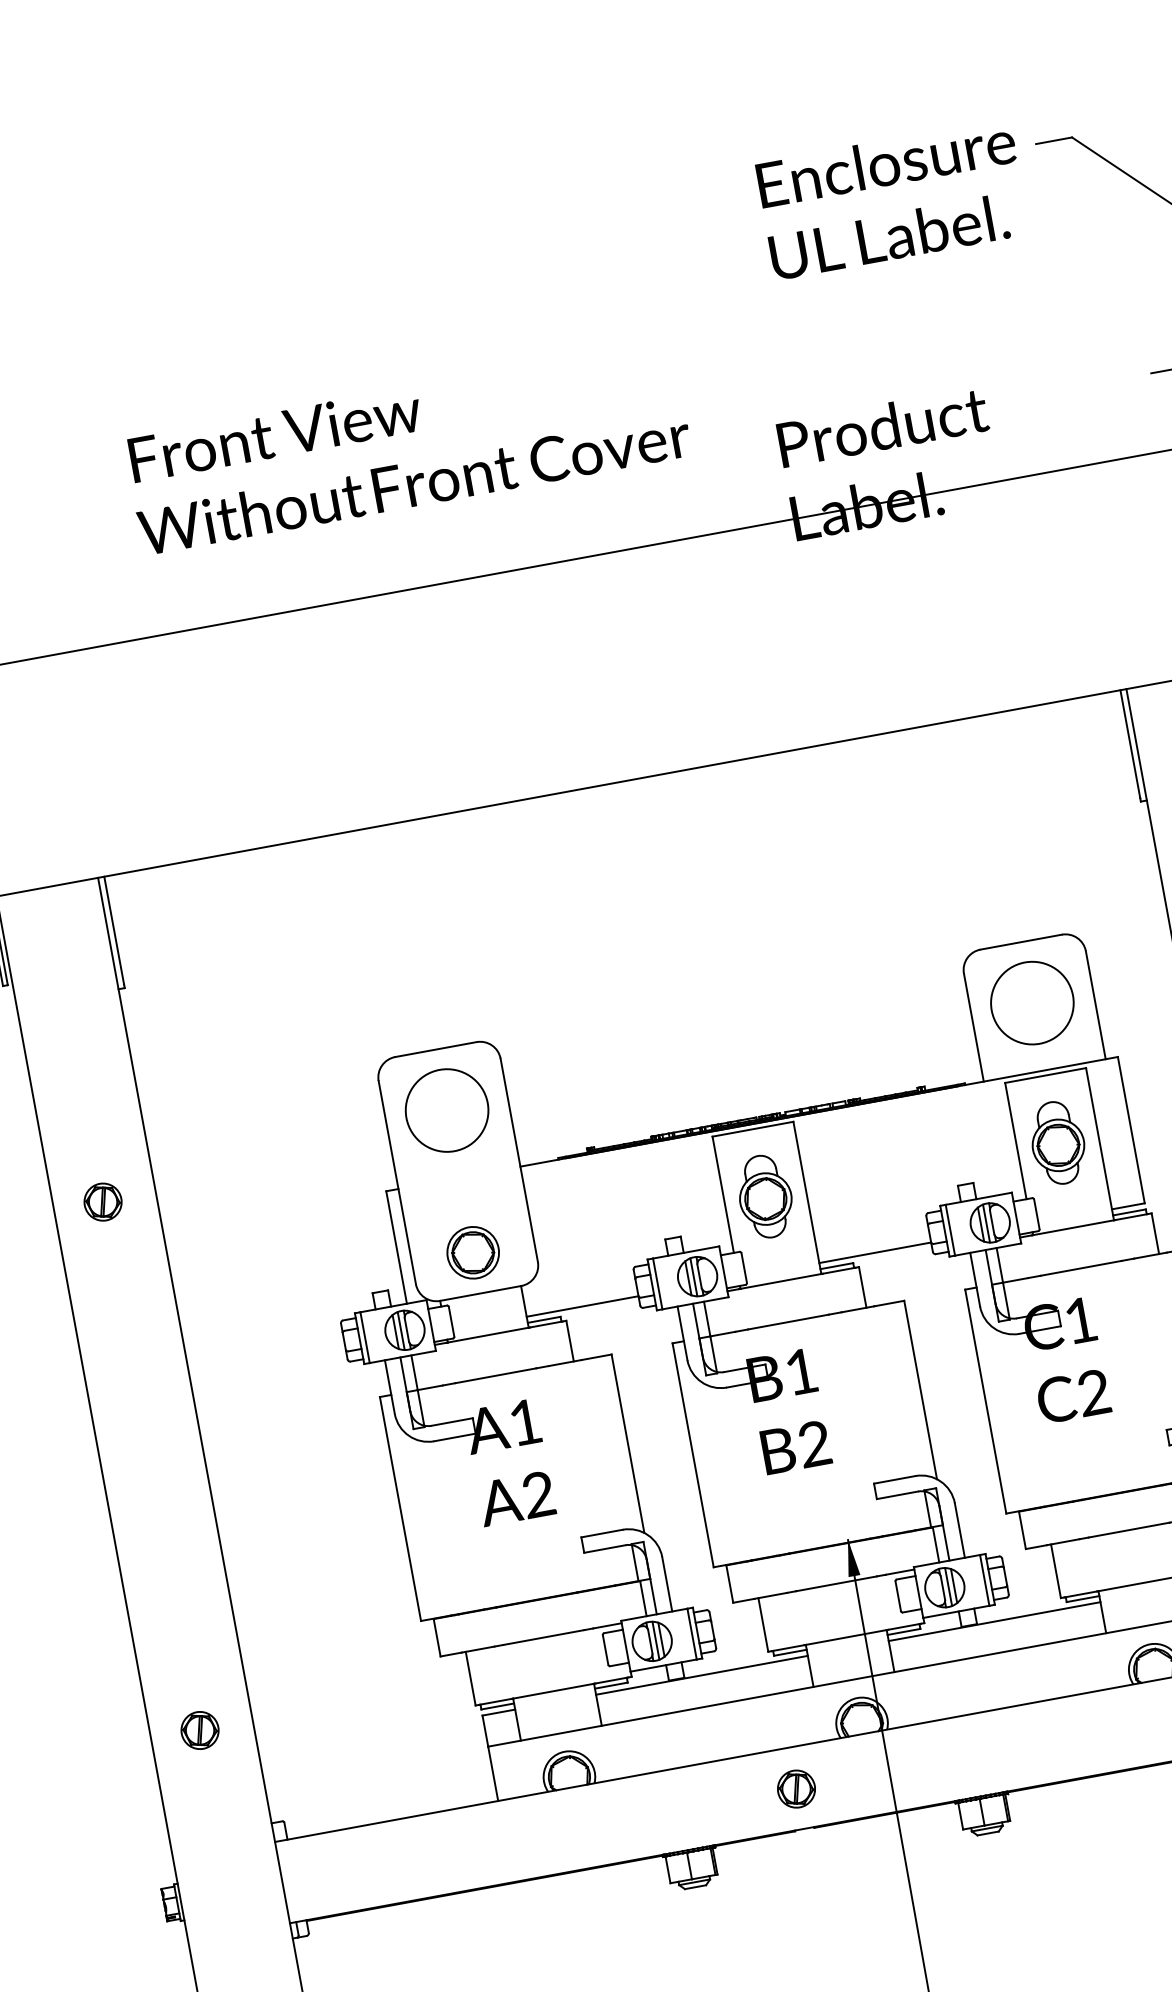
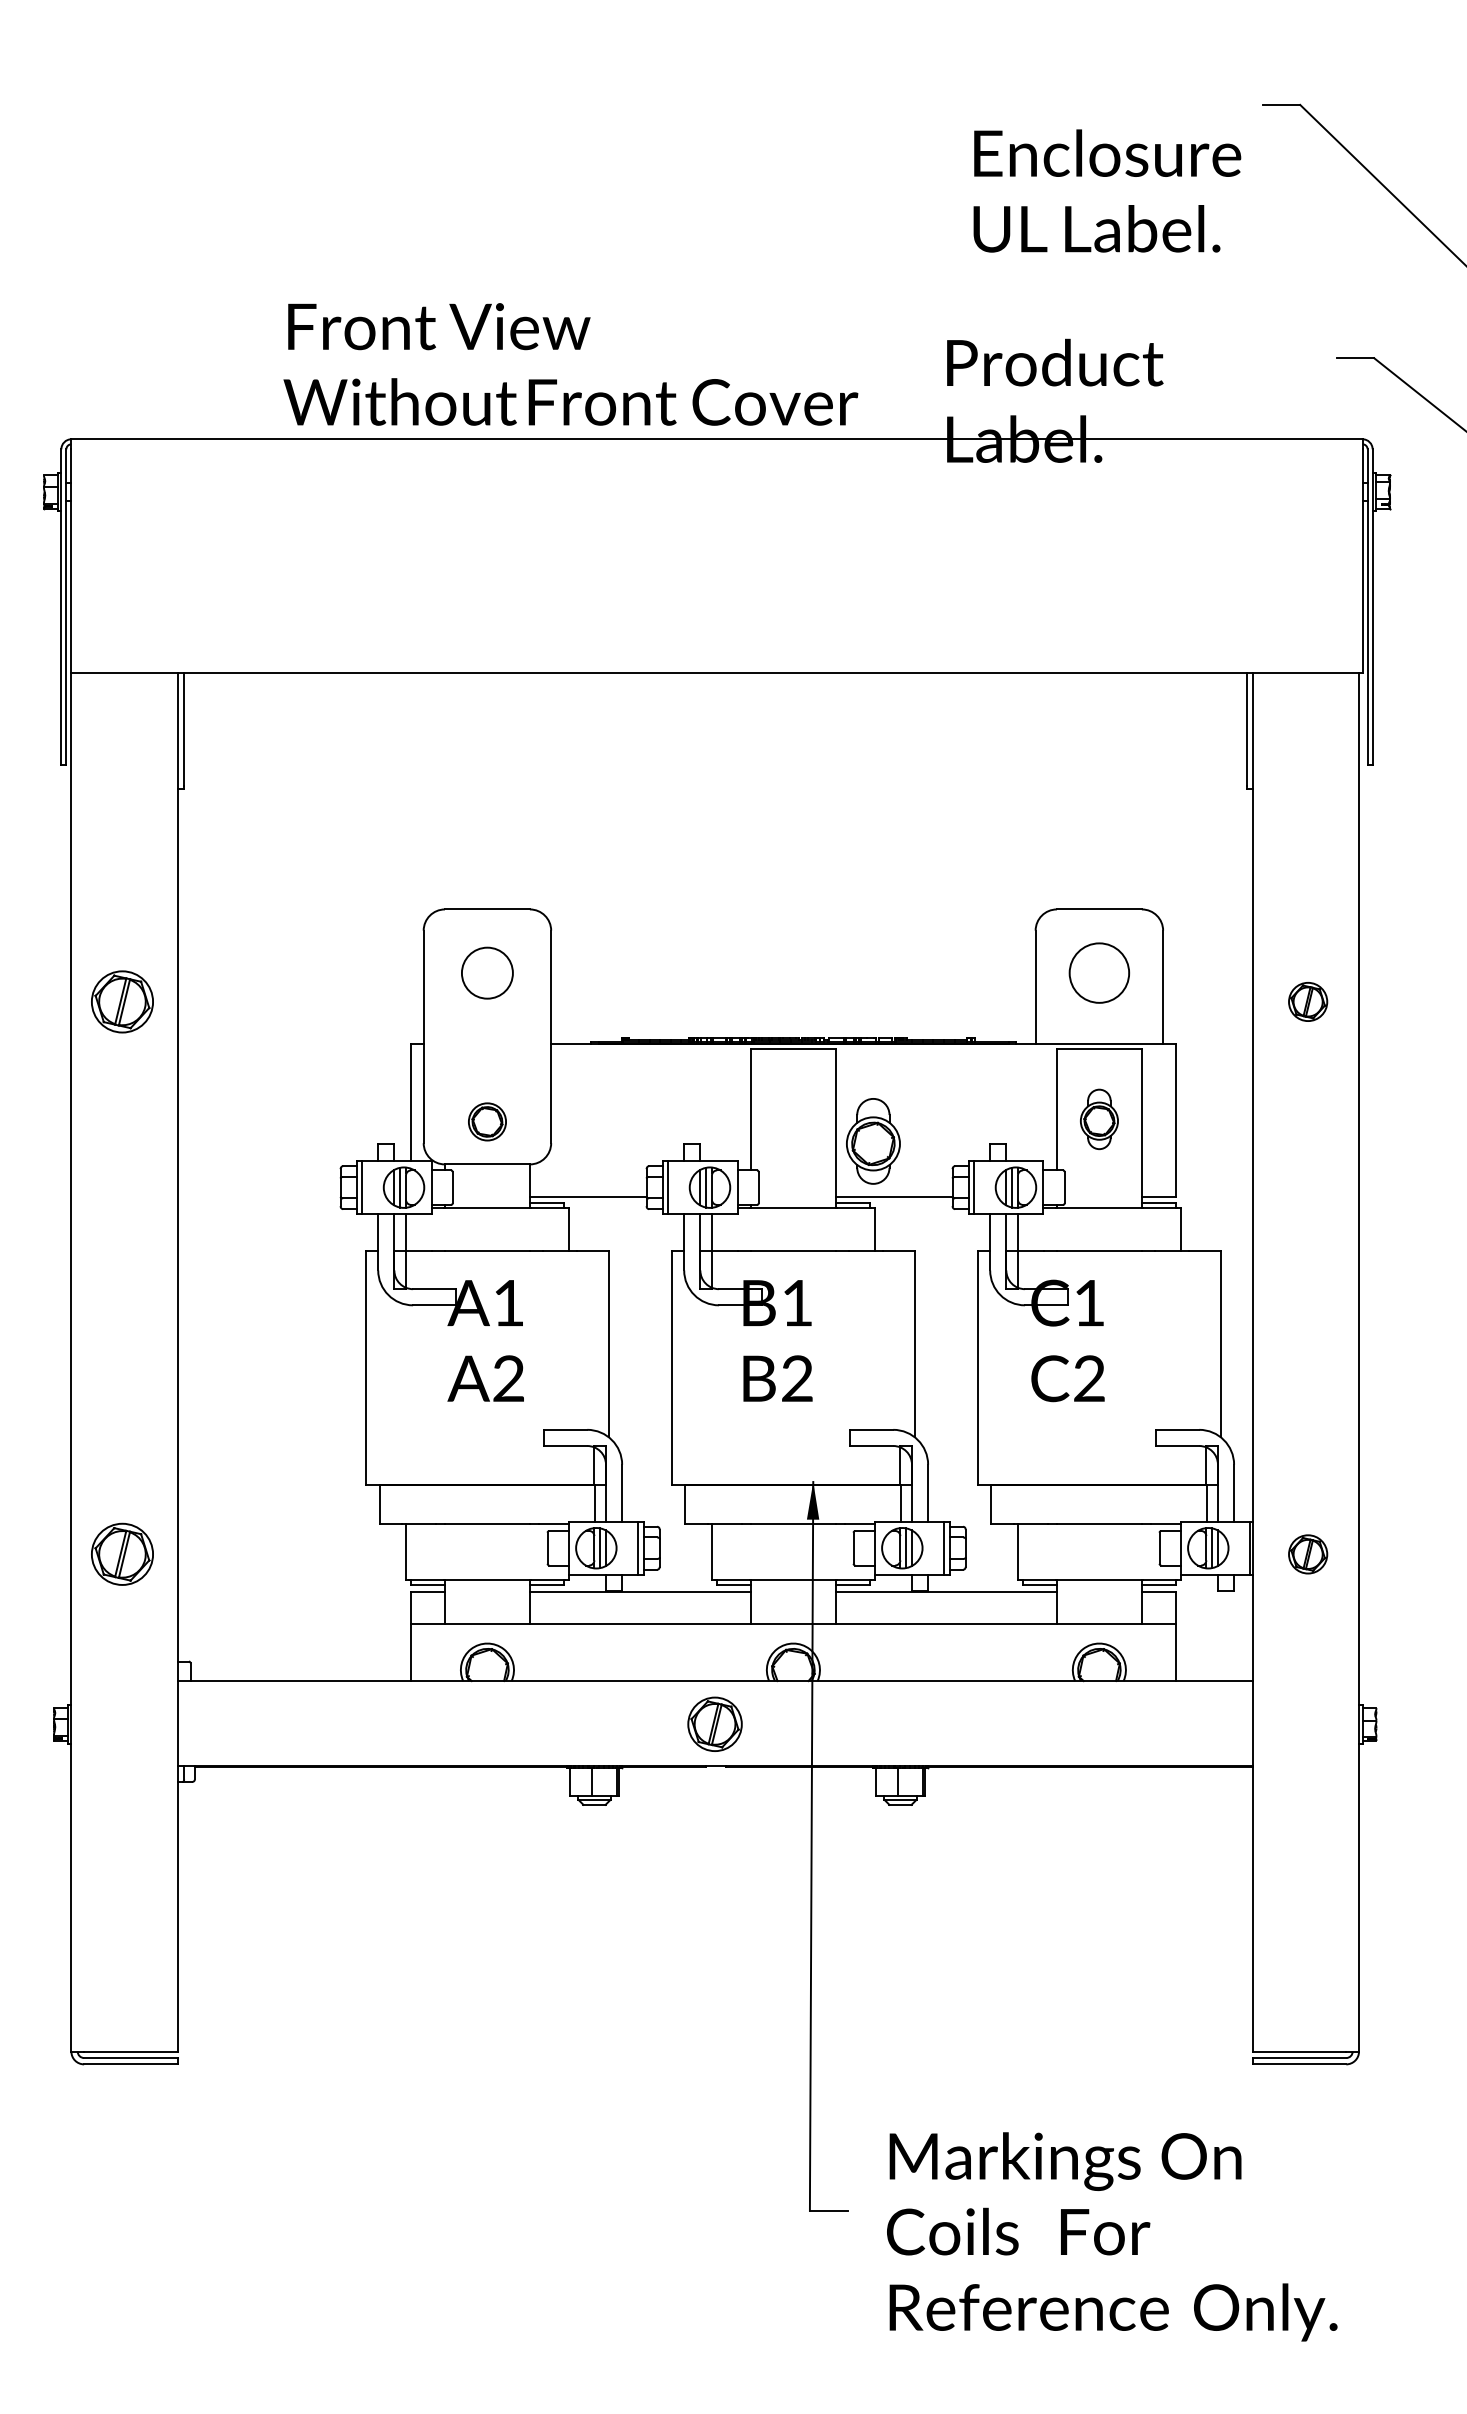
text: (892, 198) -> (1107, 190), moved
text: (407, 447) -> (570, 364), moved
circle: (1032, 1002) -> (1099, 972), size x0.7
circle: (446, 1110) -> (486, 972), size x0.6
part: (1058, 1143) -> (1099, 1119), size x0.7
part: (765, 1196) -> (873, 1141), moved
part: (103, 1201) -> (122, 1001), size x1.6
part: (473, 1252) -> (487, 1121), size x0.7
part: (200, 1730) -> (122, 1554), size x1.6
part: (796, 1789) -> (714, 1724), size x1.4

